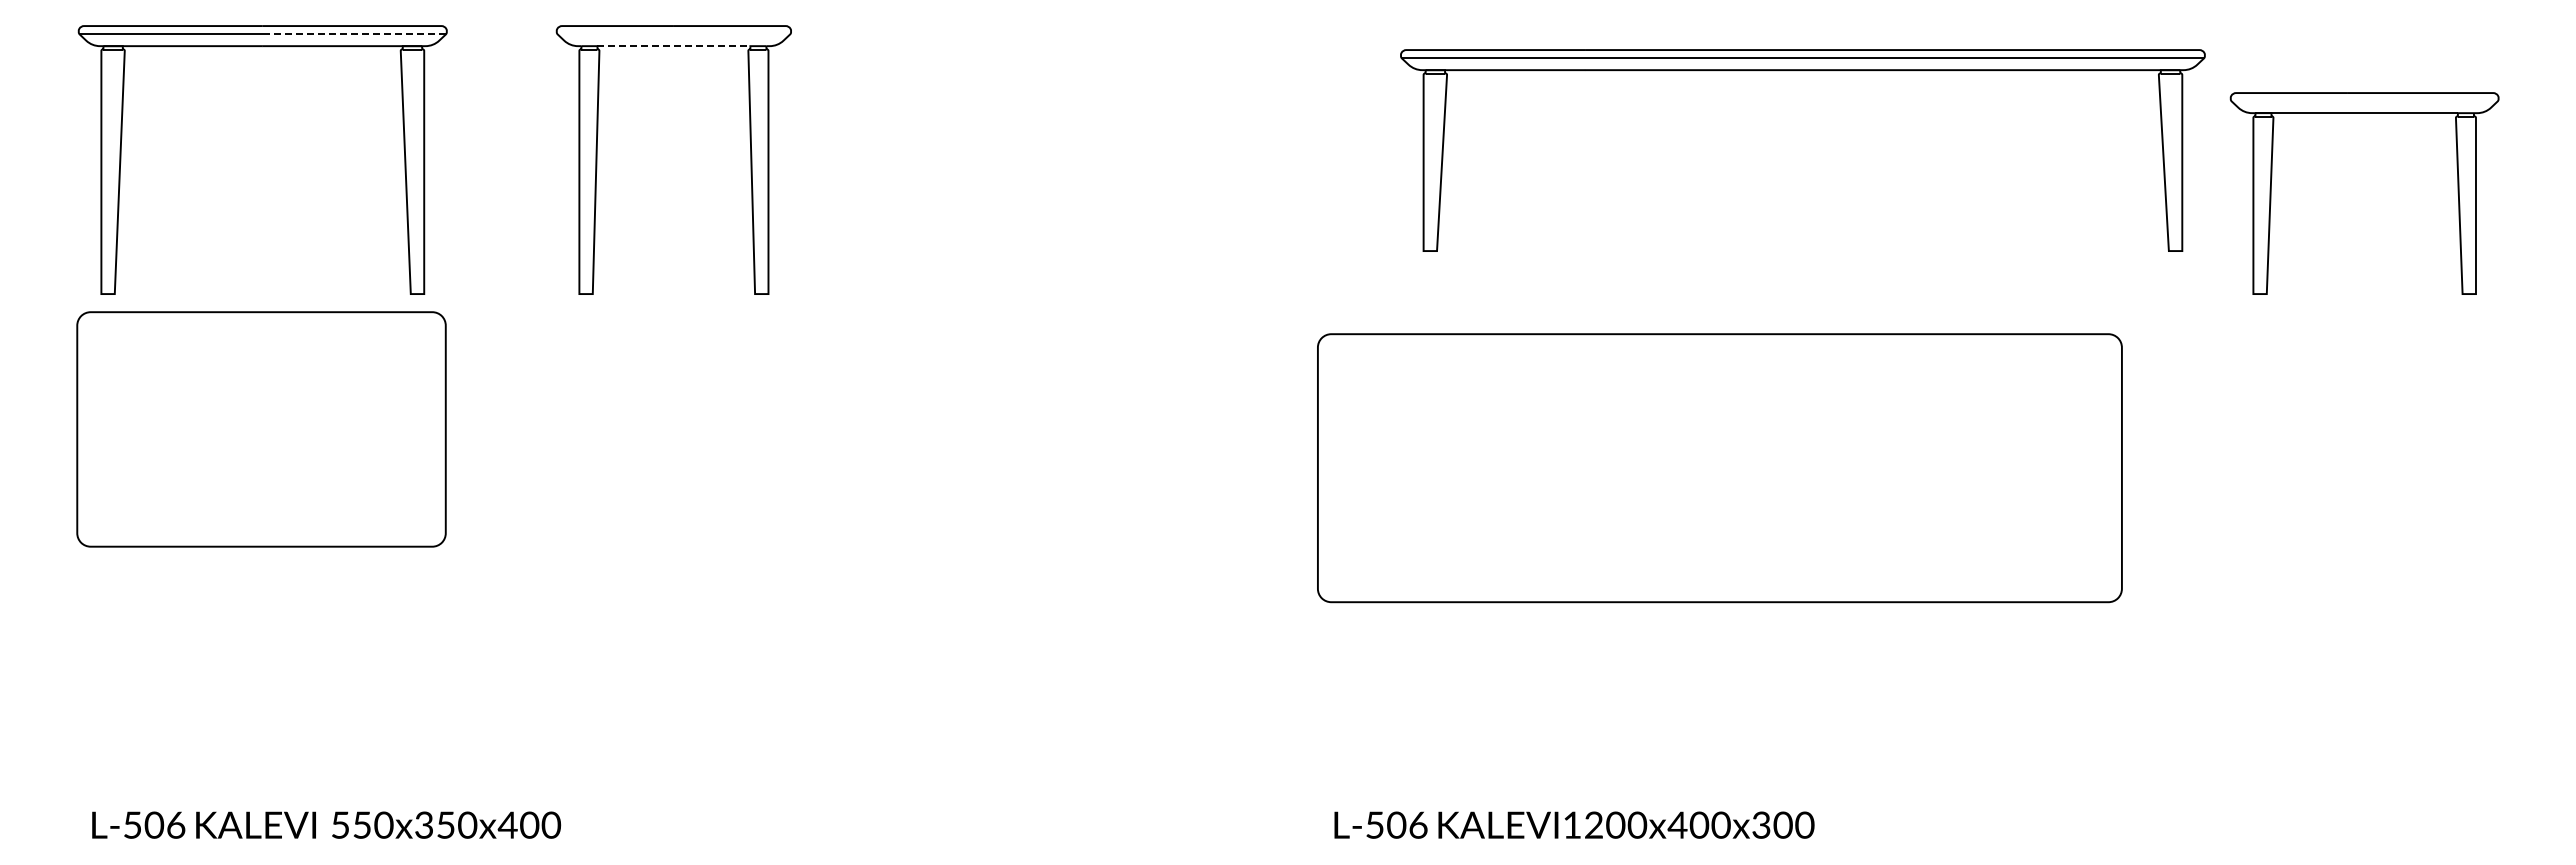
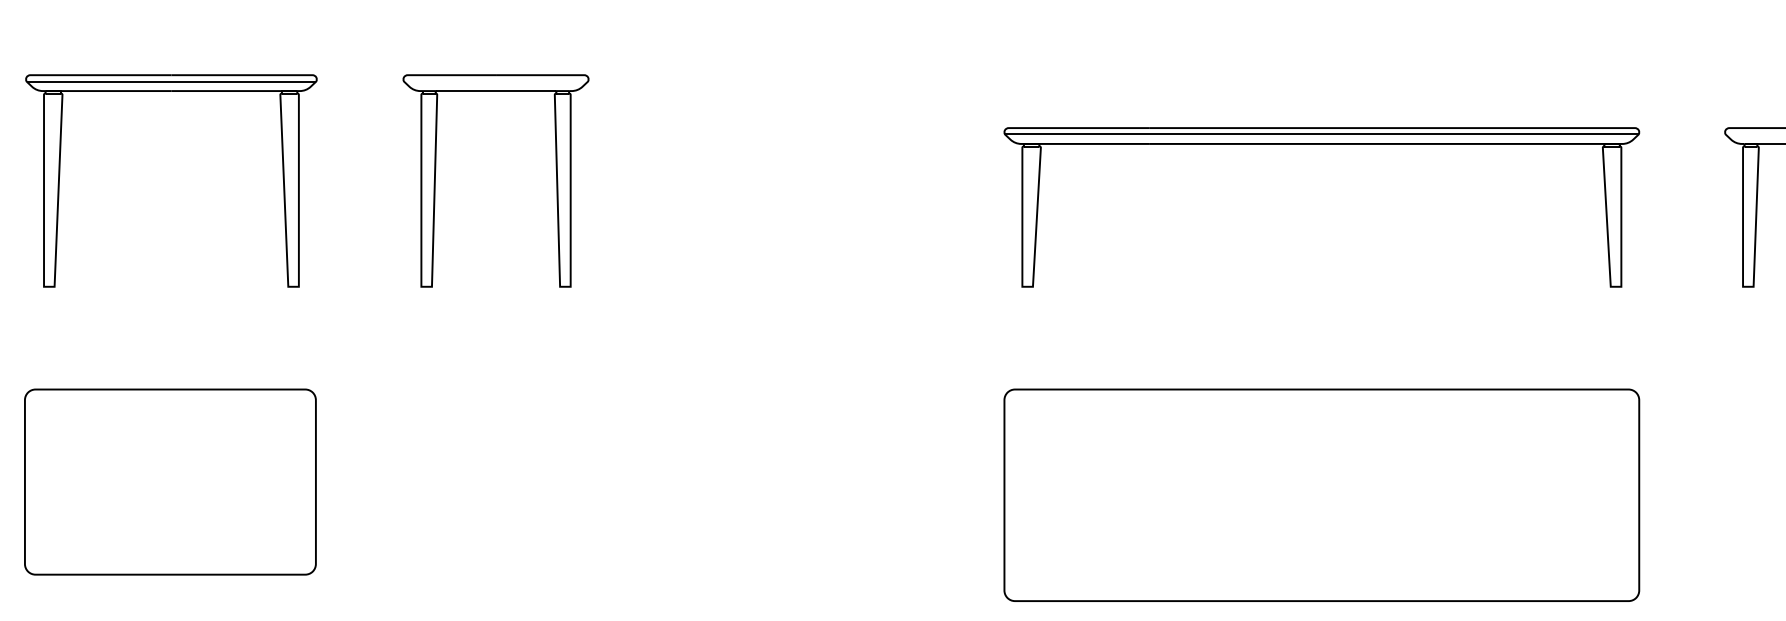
line: (354, 34) -> (243, 81), dashed -> solid
line: (674, 46) -> (496, 91), dashed -> solid
part: (1802, 70) -> (1321, 144), moved
part: (261, 429) -> (170, 482), moved
part: (1719, 468) -> (1321, 495), moved

